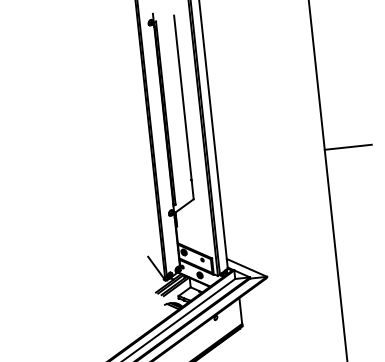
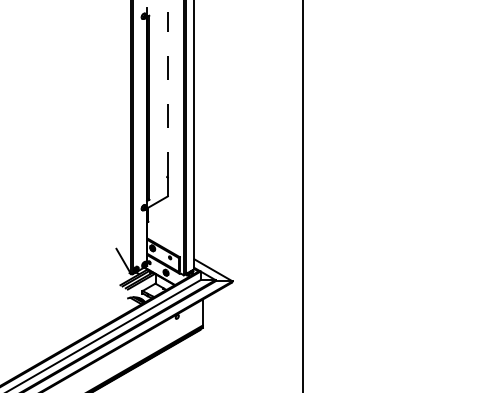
line: (182, 96) -> (167, 93), solid -> dashed
line: (347, 147) -> (326, 161), removed

